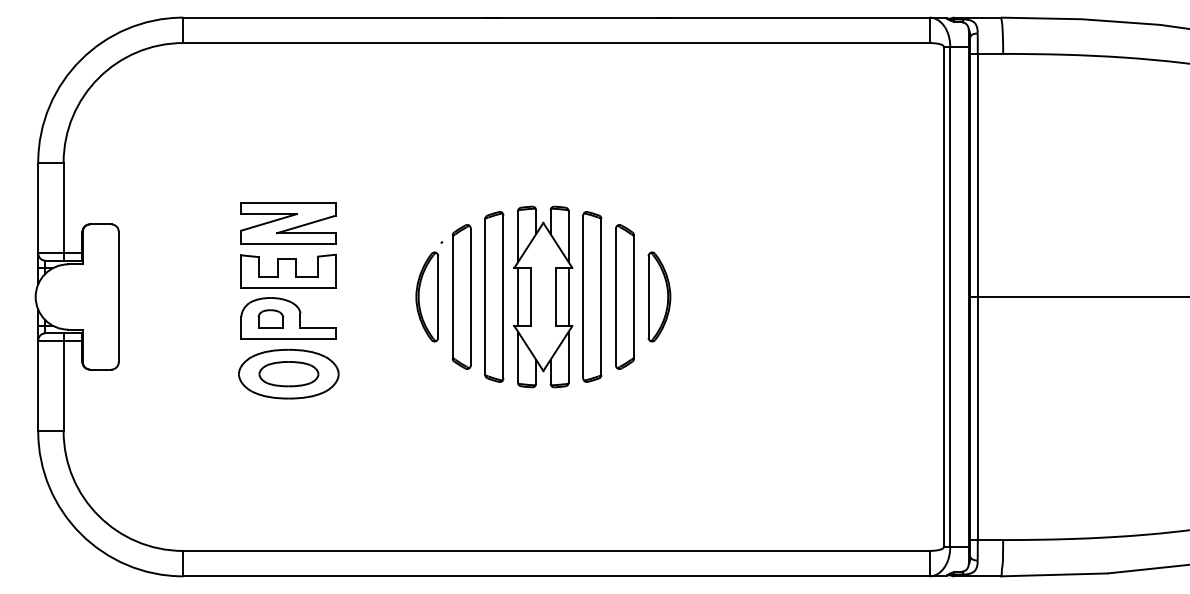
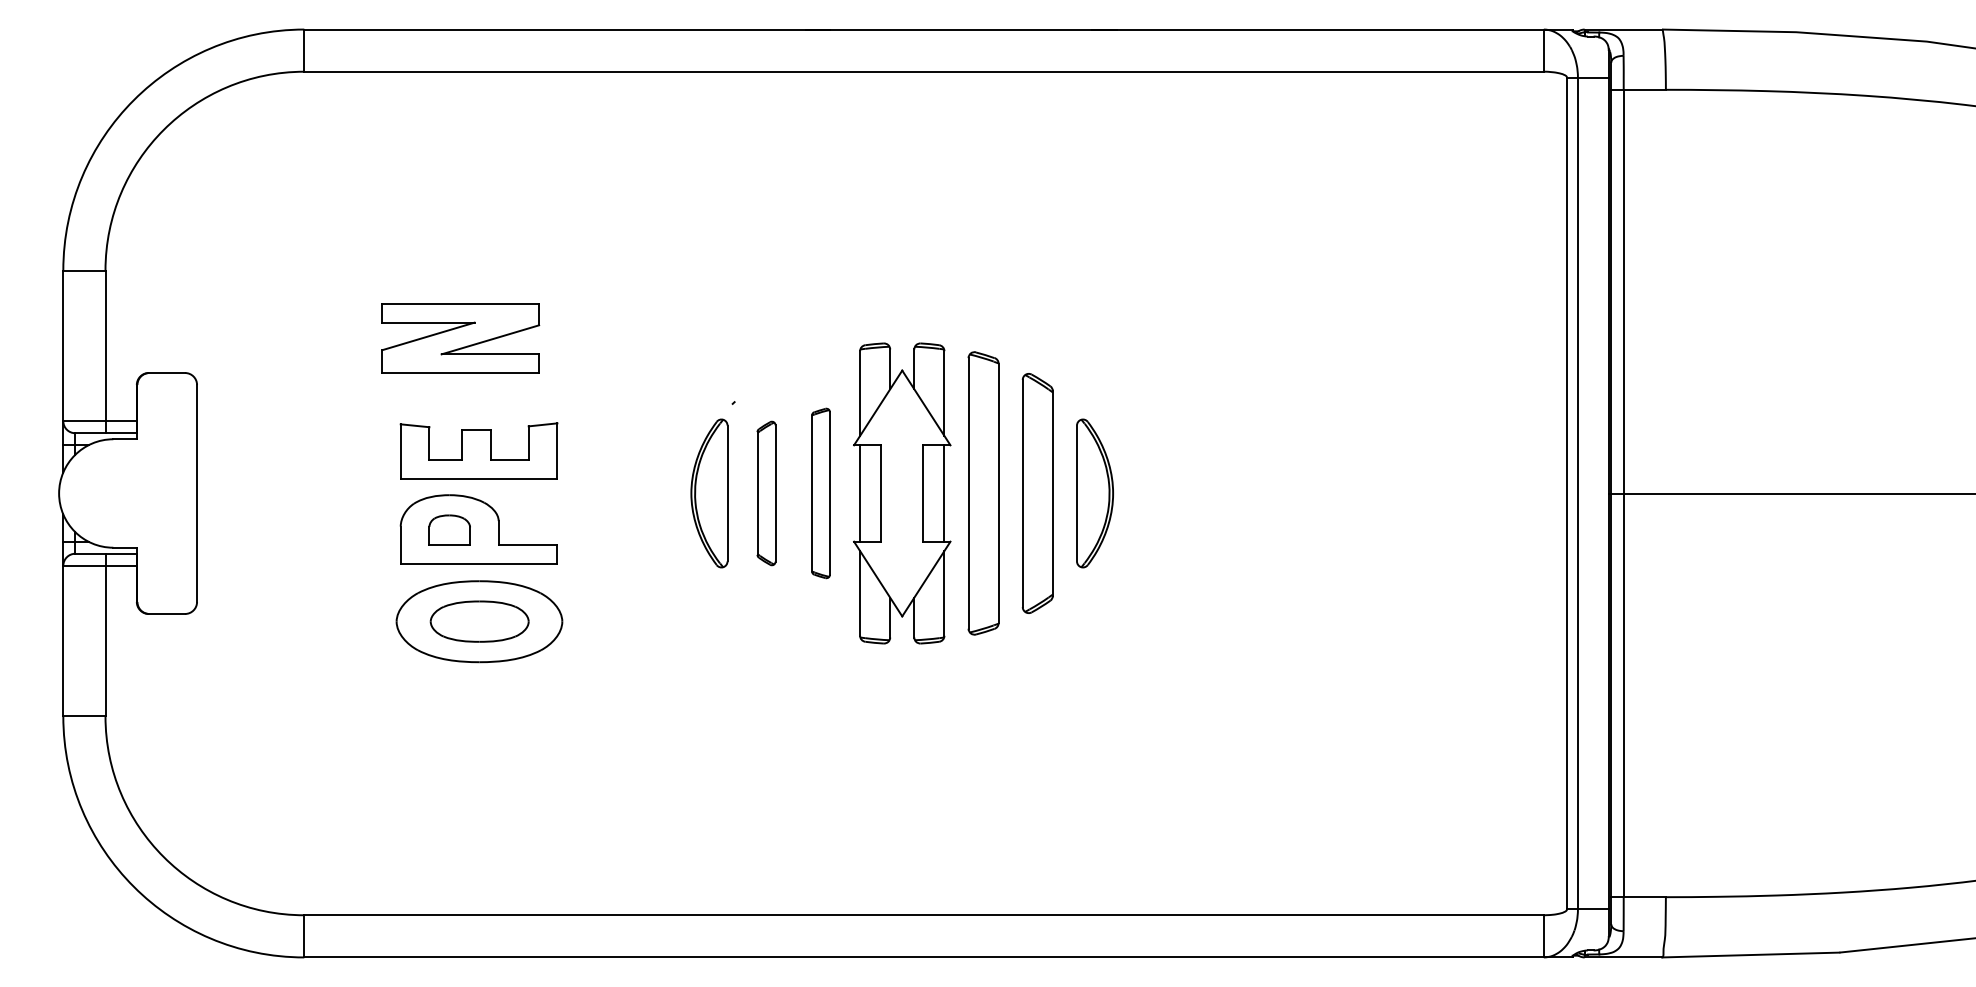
part: (288, 223) -> (460, 338), moved
part: (461, 296) -> (766, 492), size x0.6
part: (494, 296) -> (821, 492), size x0.6

